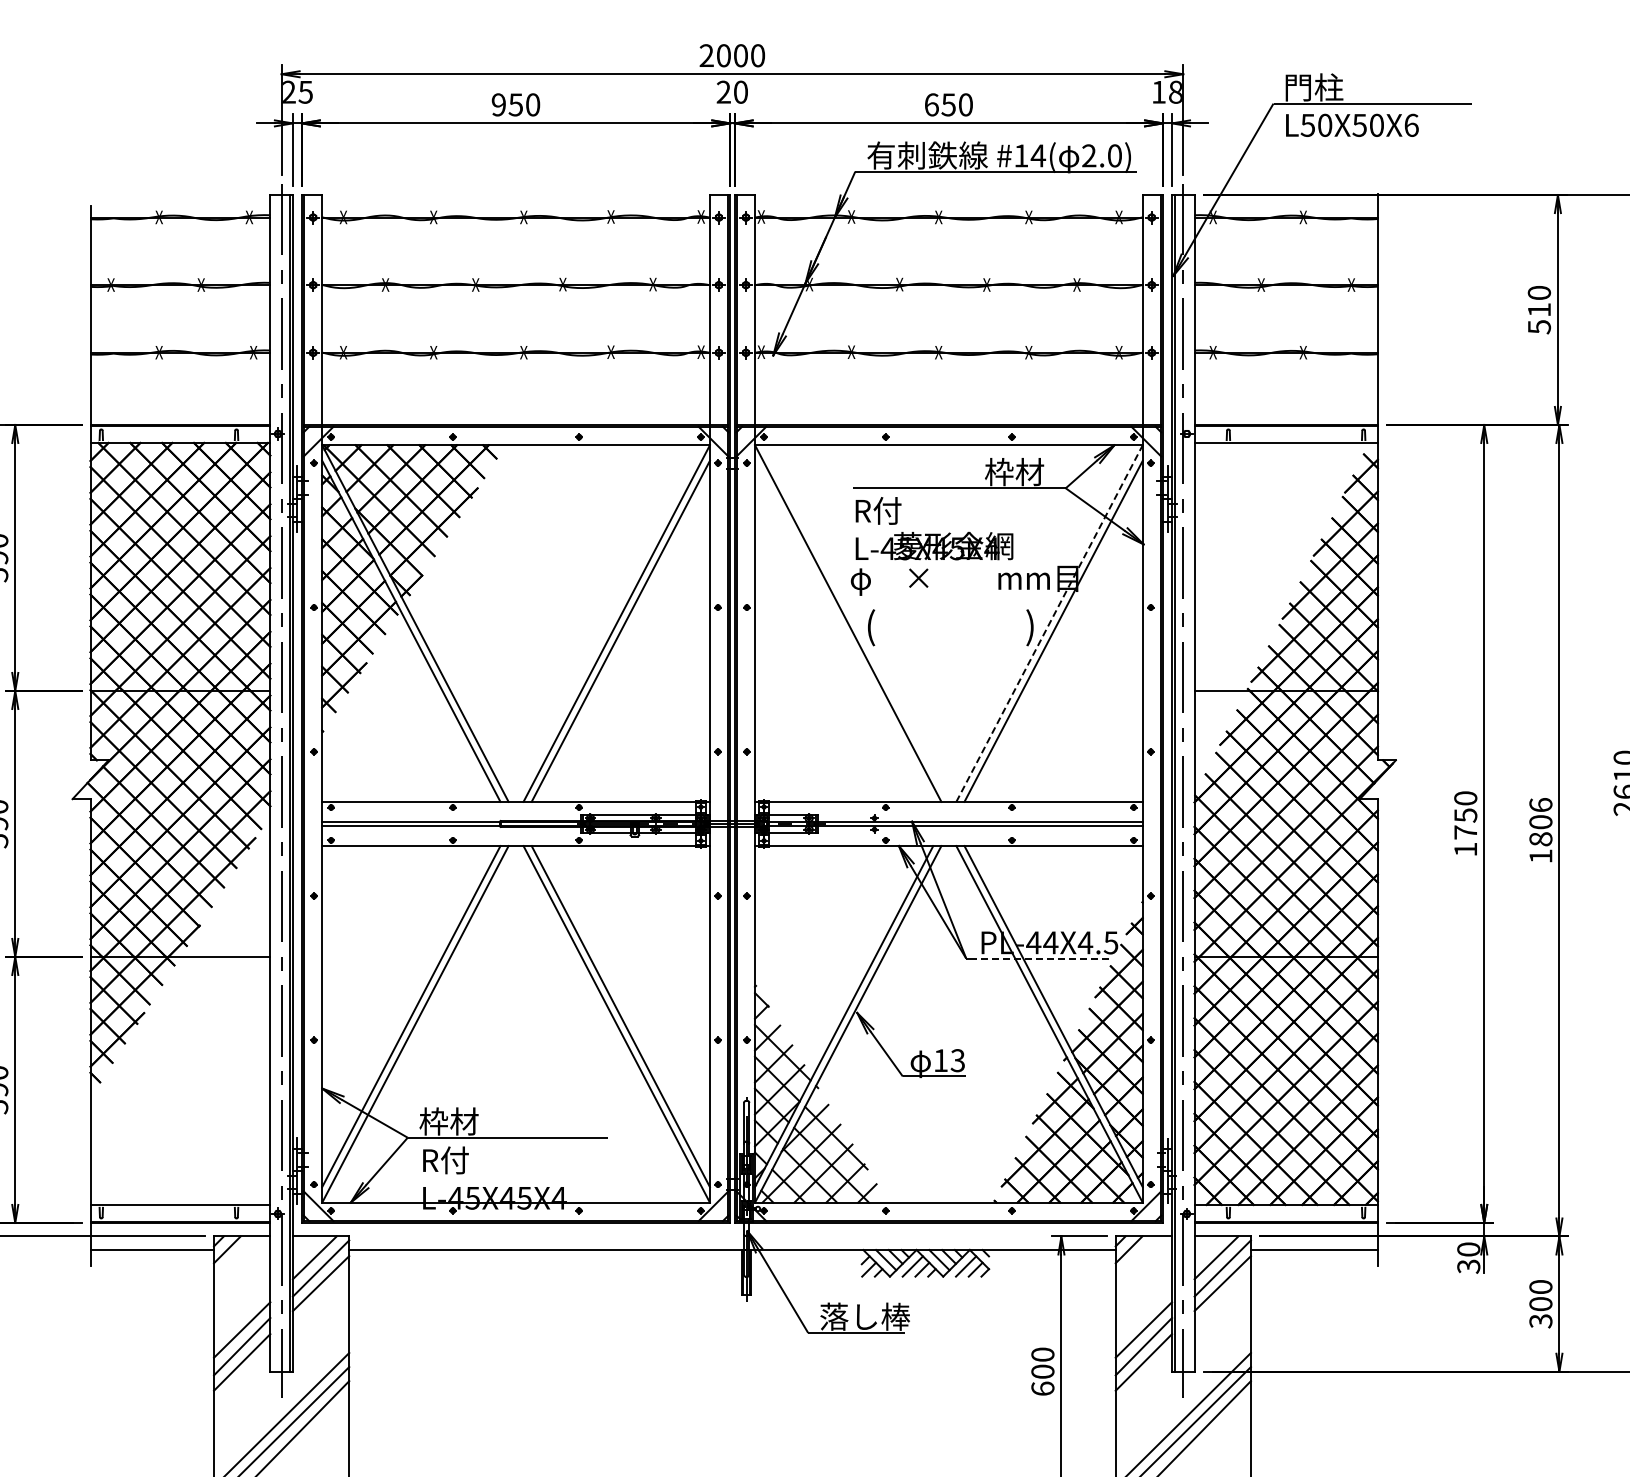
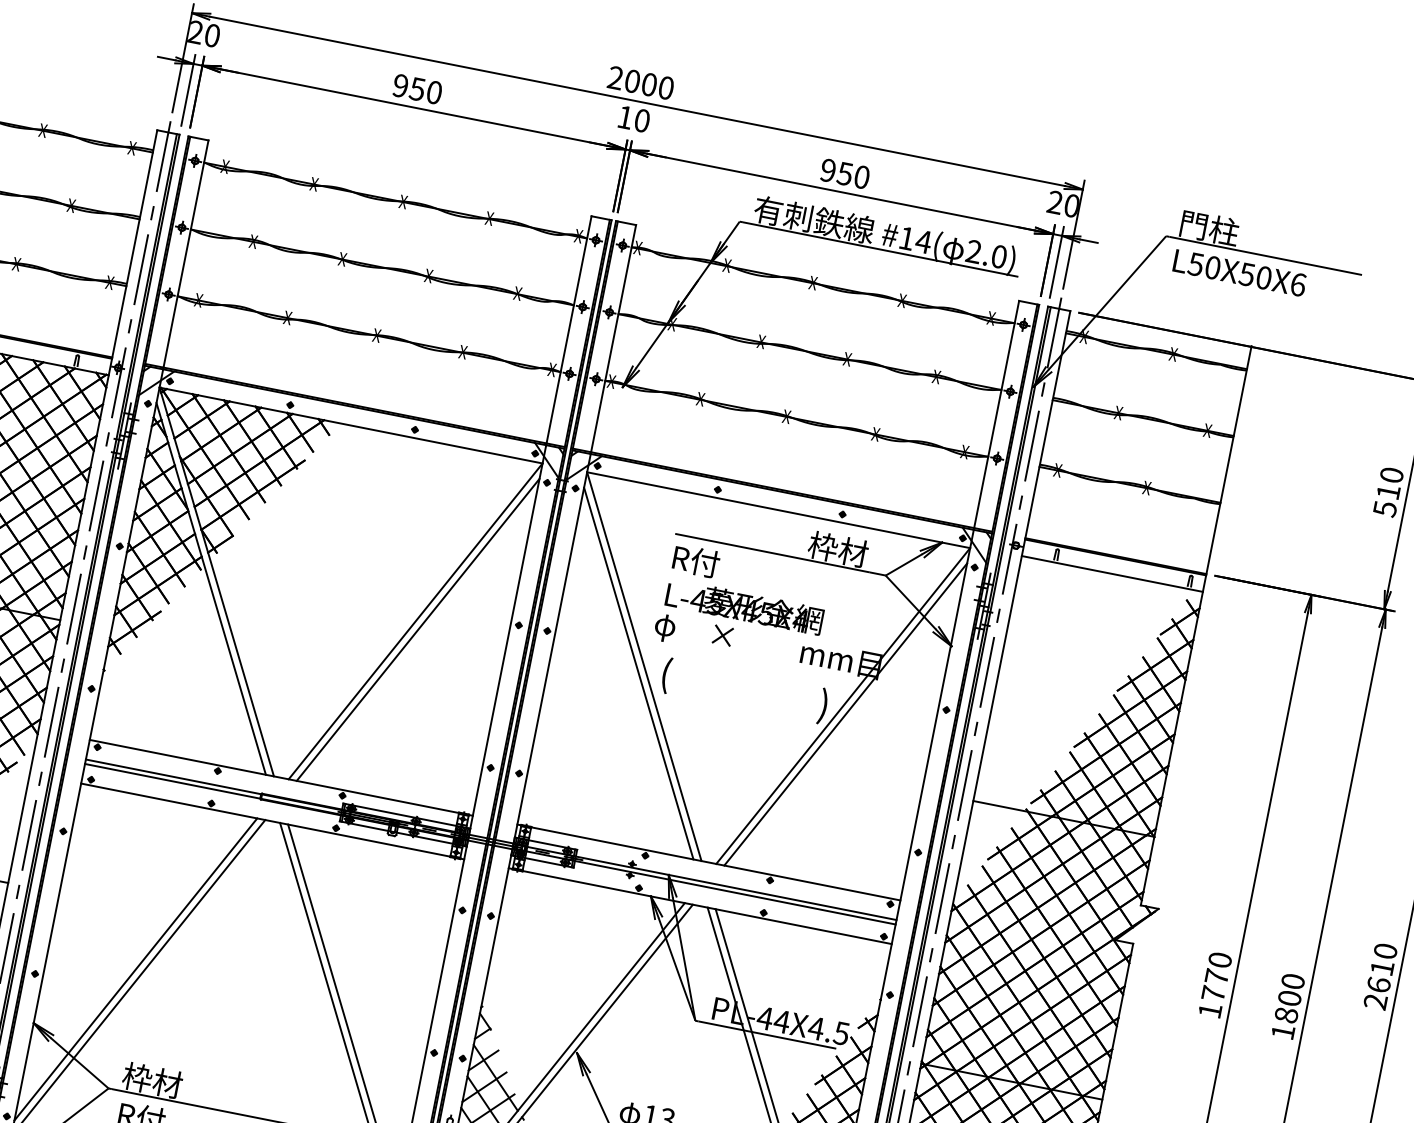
text: (305, 91) -> (212, 34), 25 -> 20
text: (723, 91) -> (625, 116), 20 -> 10
text: (1166, 91) -> (1062, 203), 18 -> 20
text: (931, 104) -> (828, 170), 650 -> 950
line: (1049, 623) -> (843, 705), dashed -> solid
line: (844, 630) -> (639, 672), added
text: (1540, 805) -> (1292, 981), 1806 -> 1800
text: (1465, 815) -> (1216, 977), 1750 -> 1770
line: (1039, 958) -> (767, 1034), dashed -> solid

